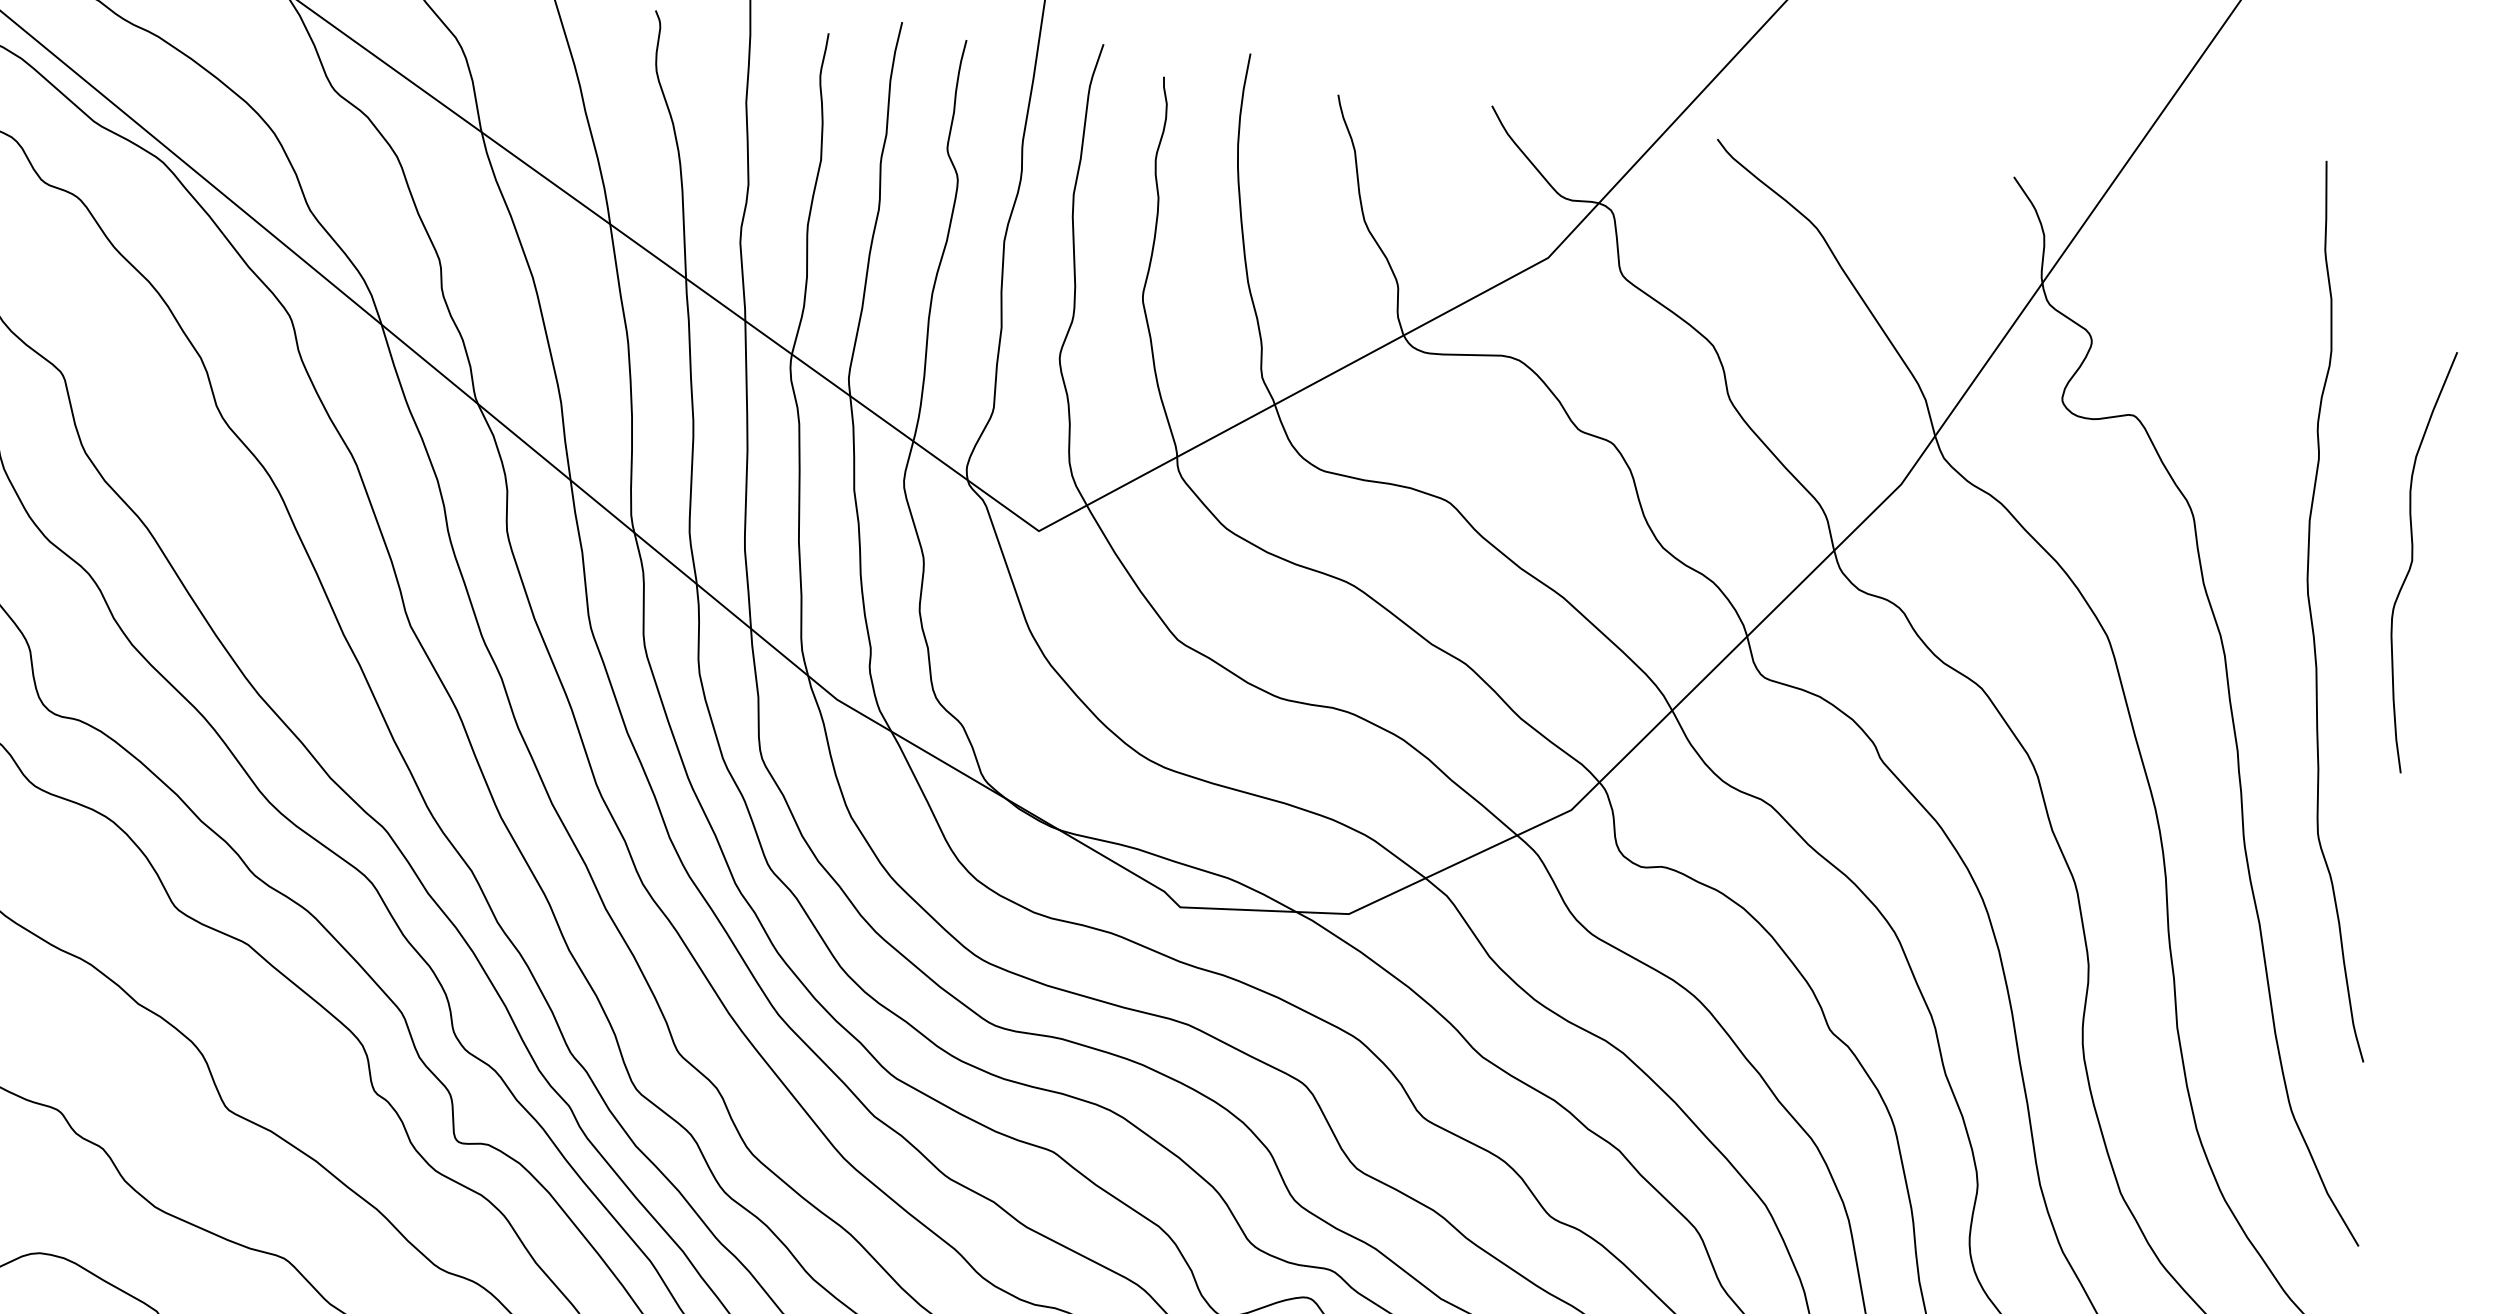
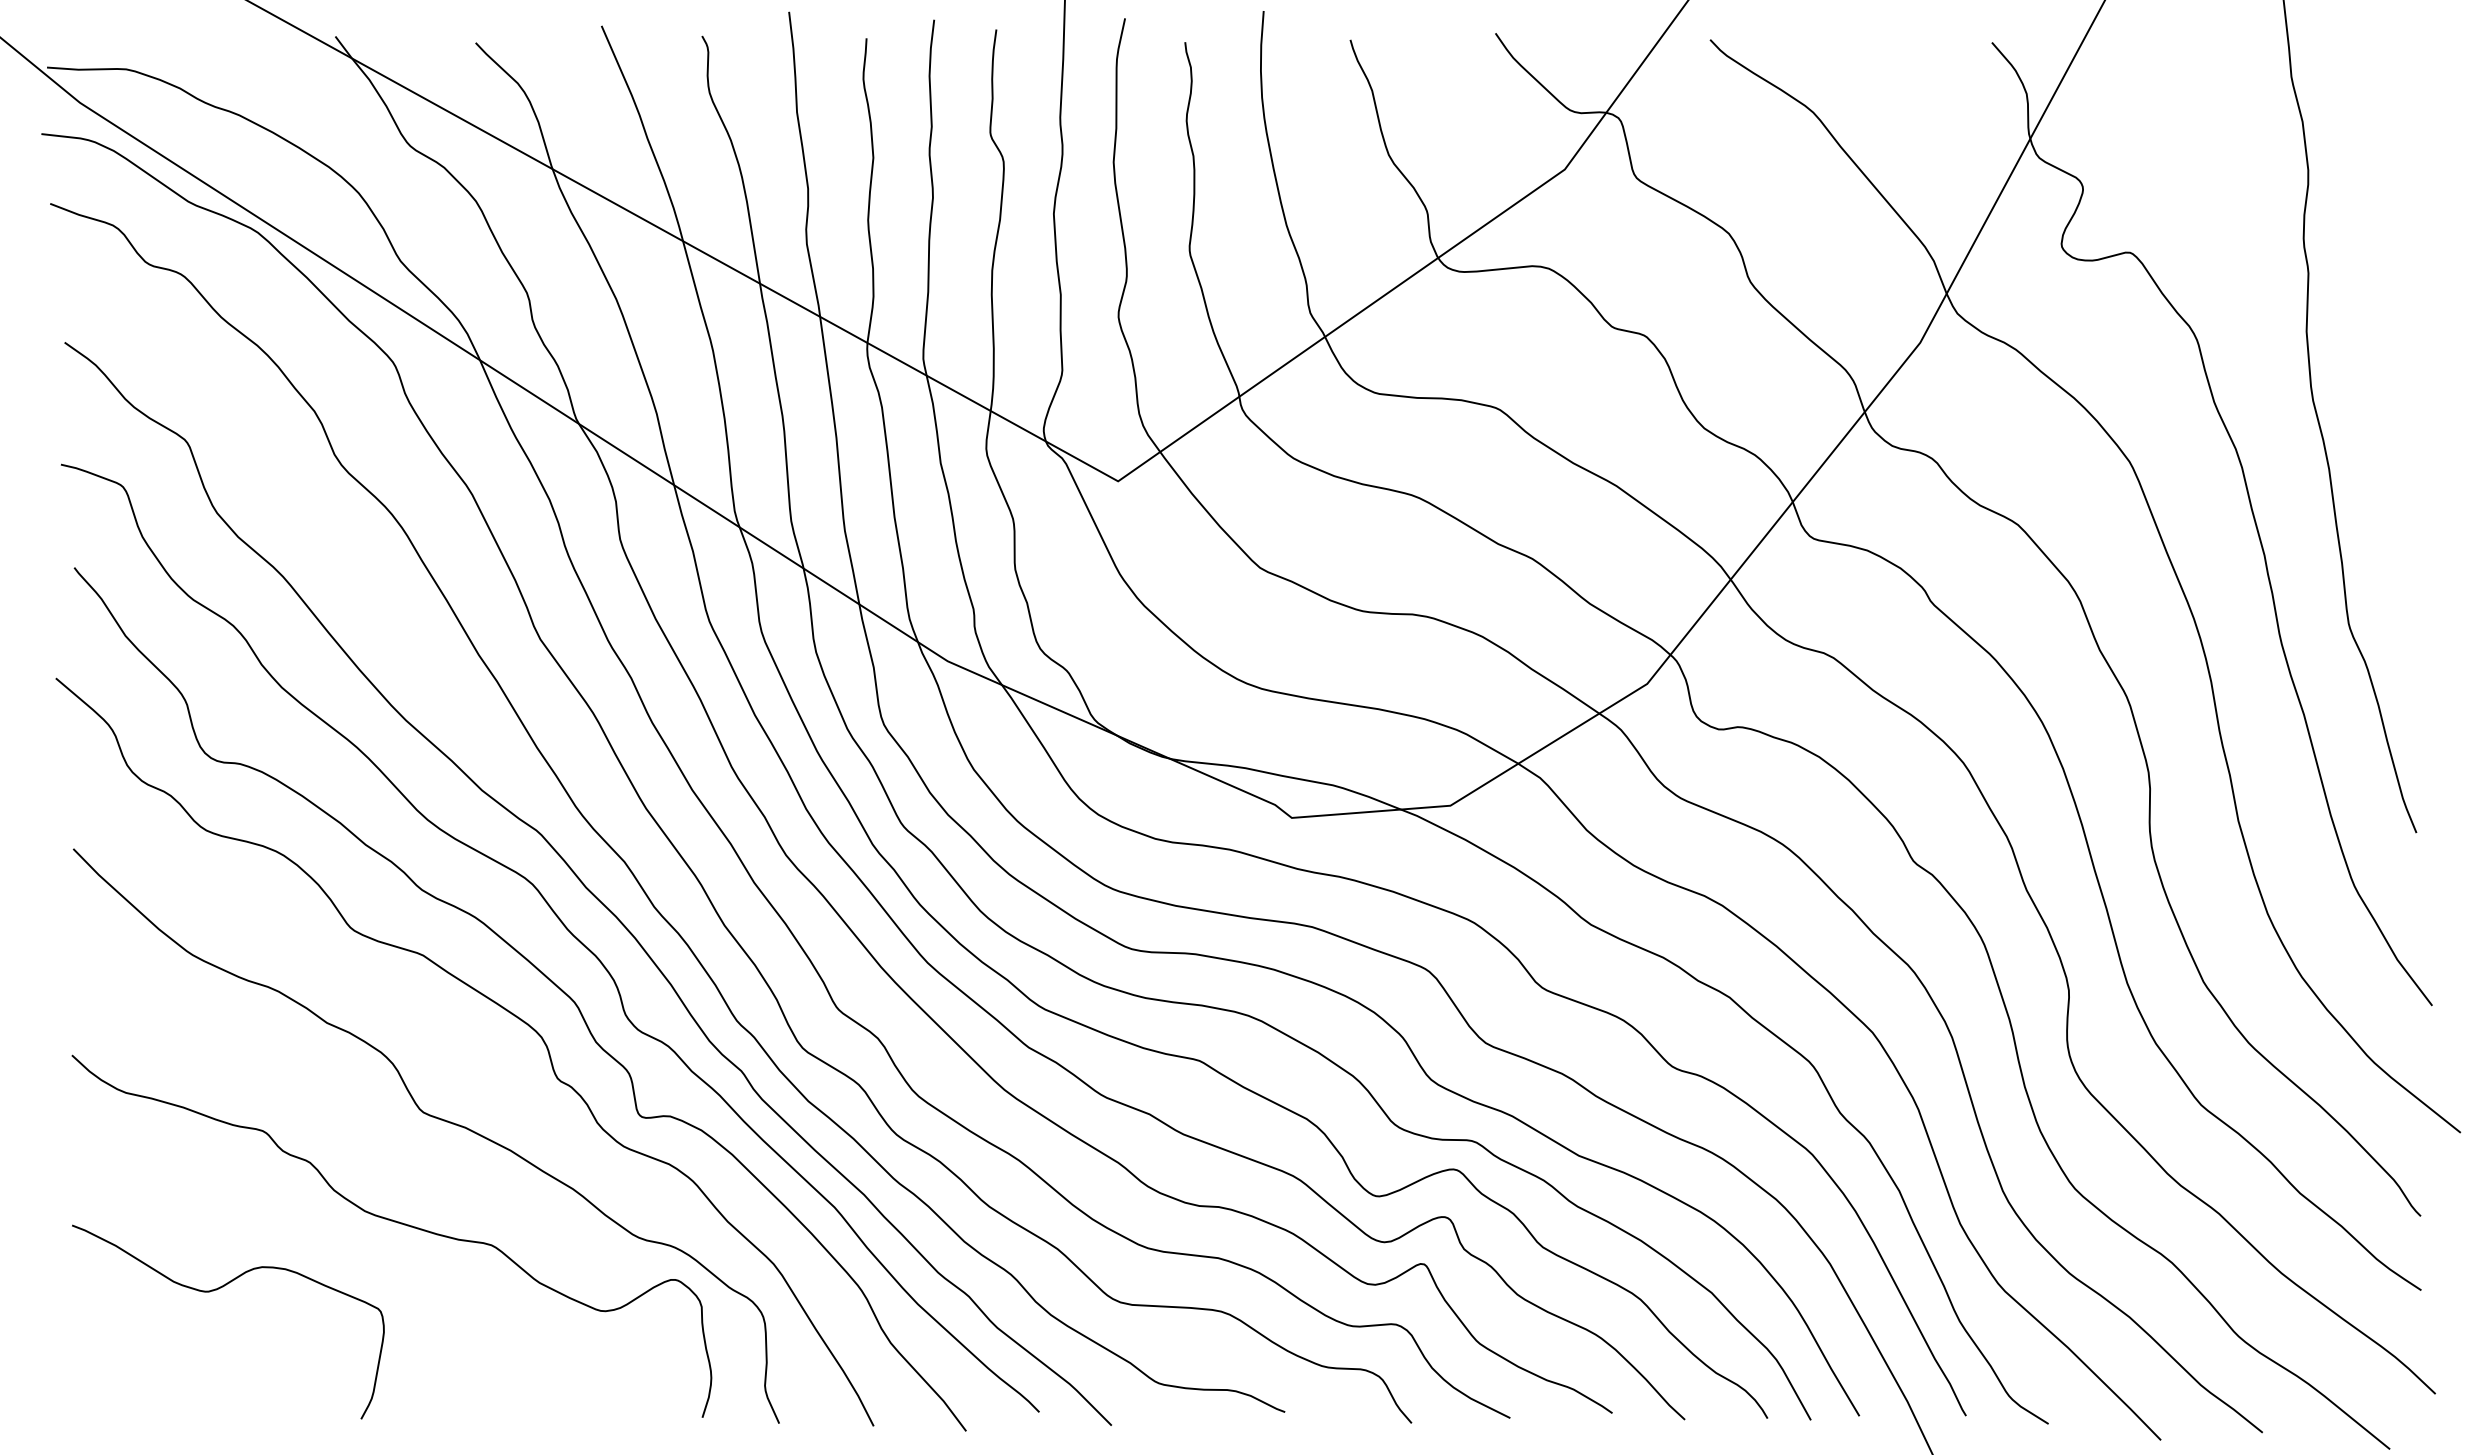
curve: (2412, 560) -> (2407, 357), removed

